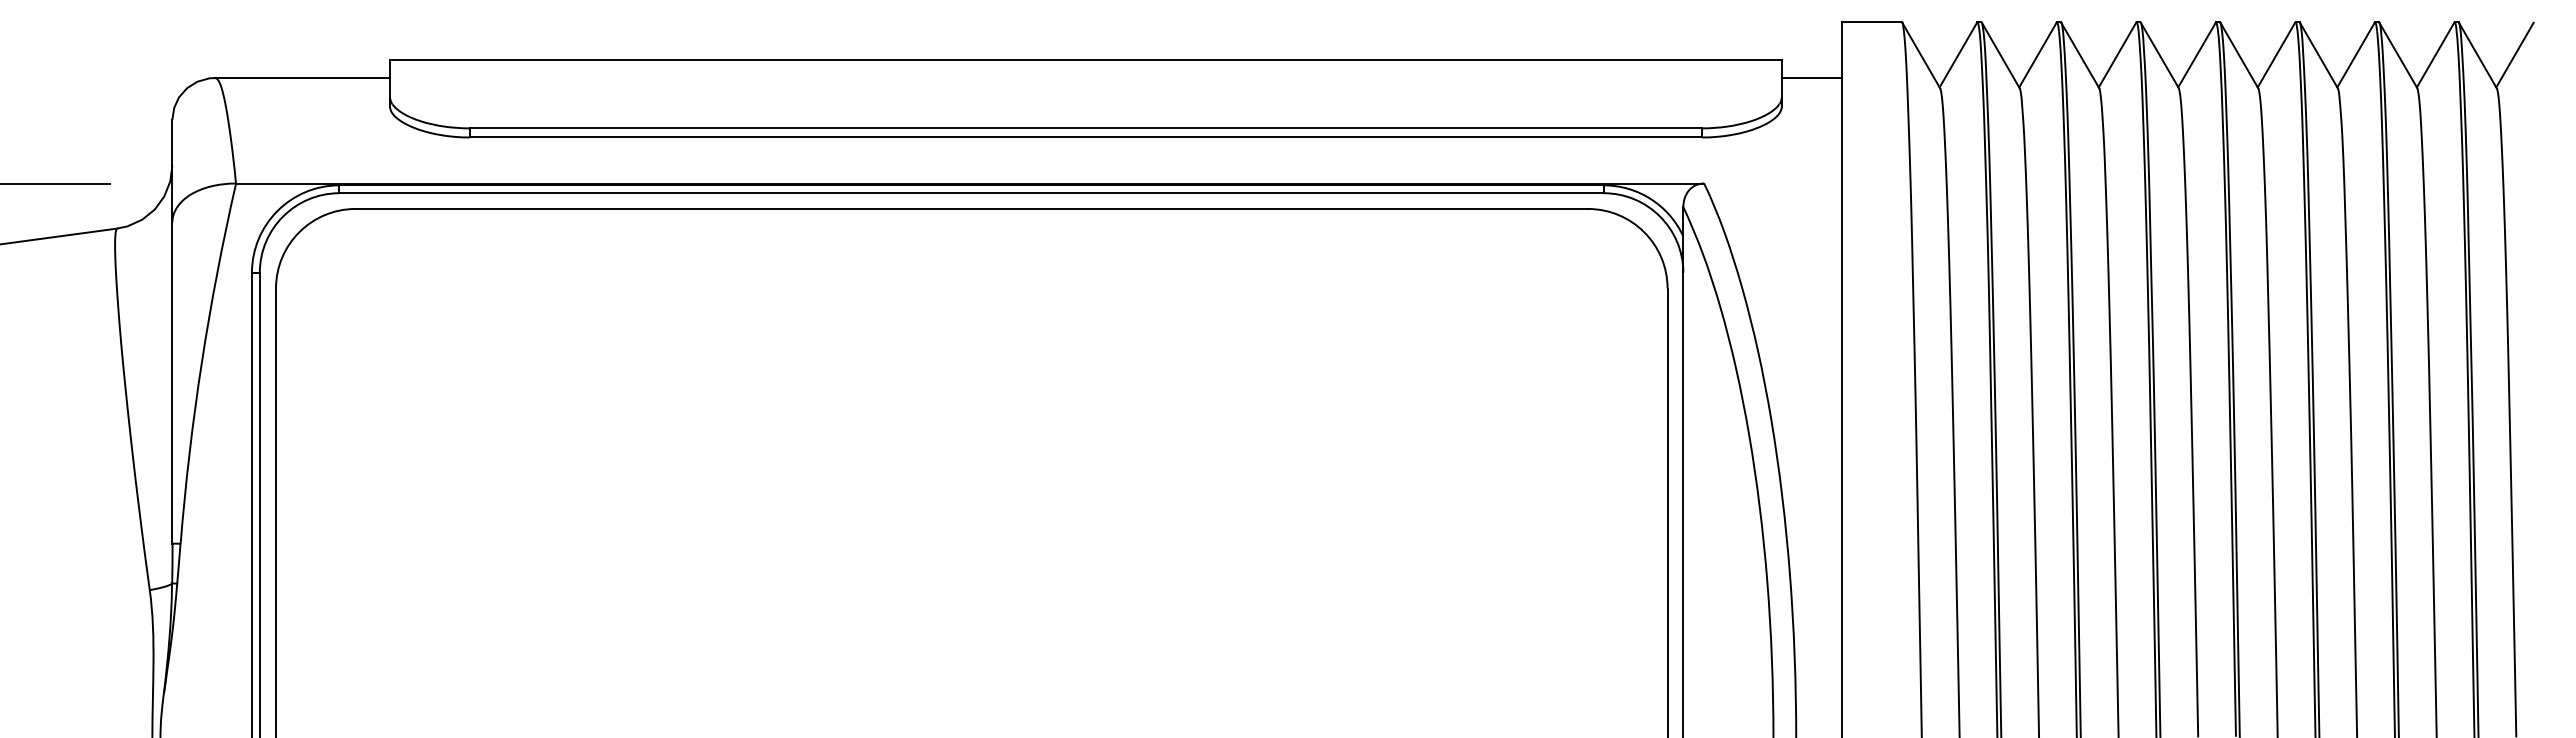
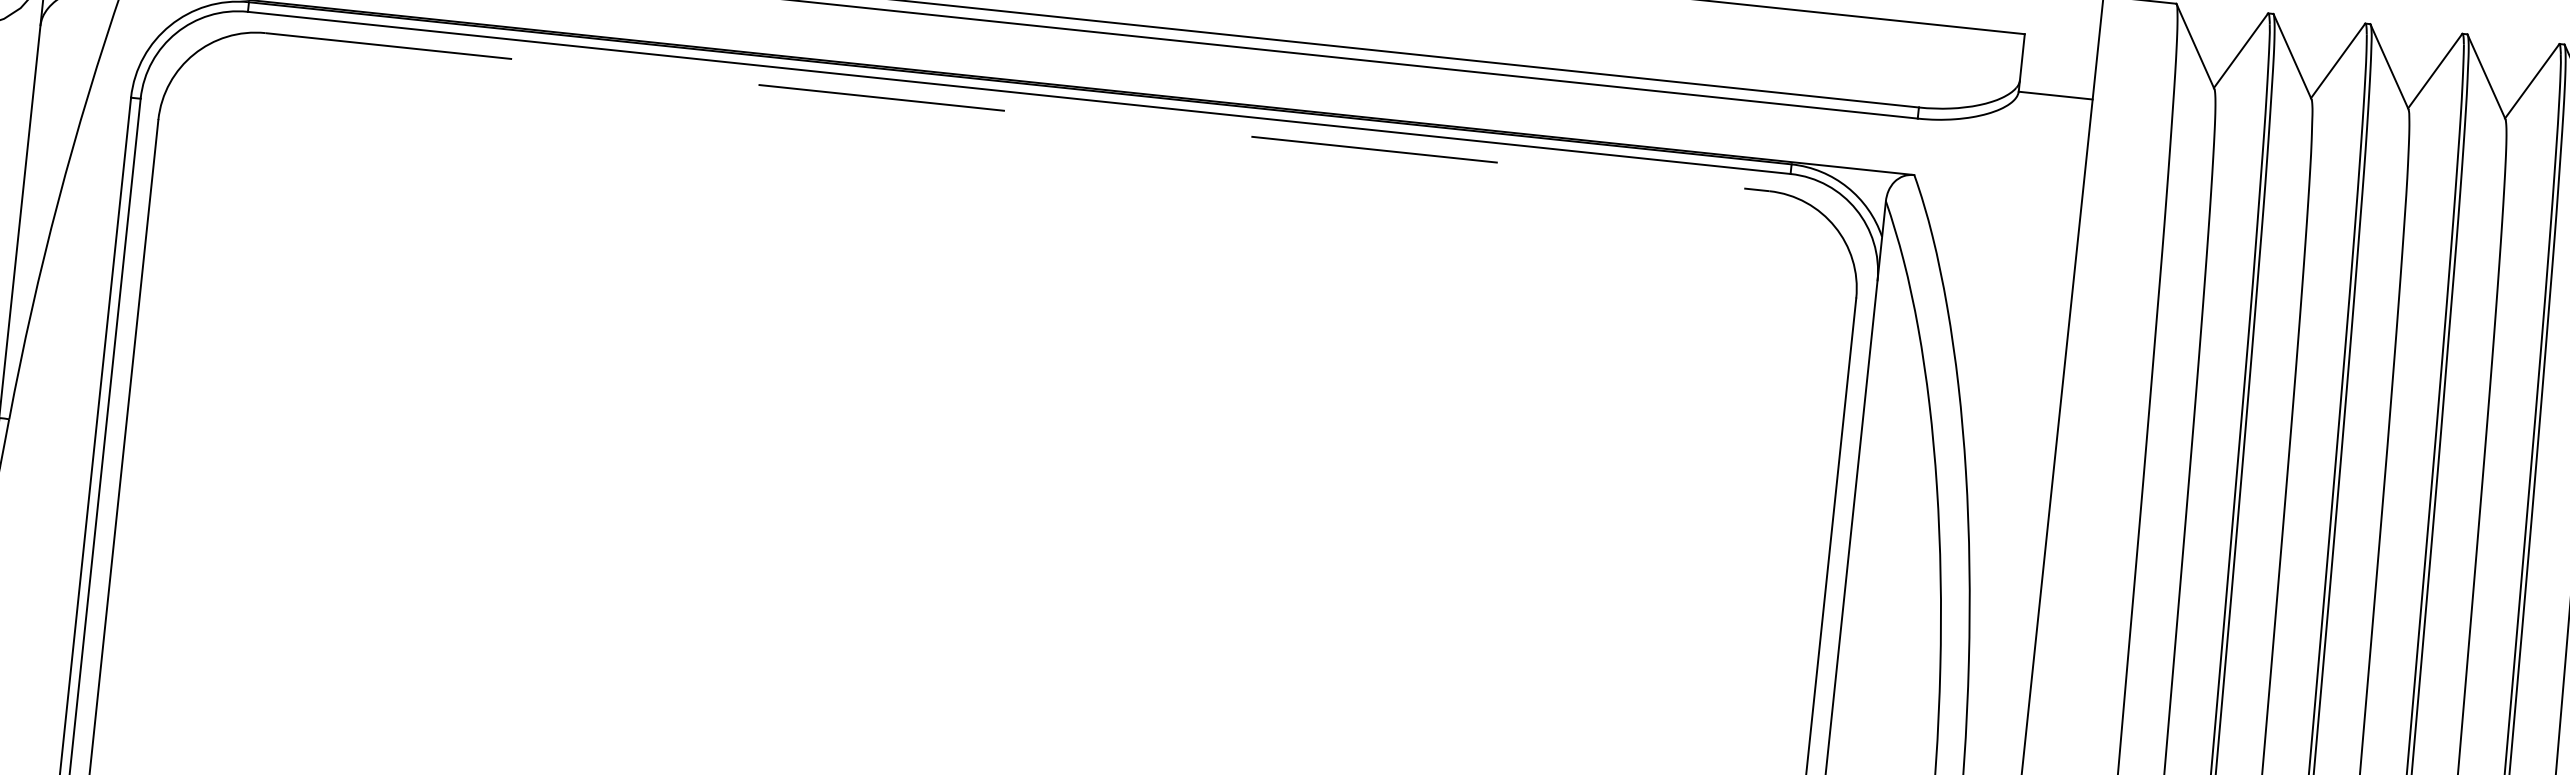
line: (1811, 78) -> (2055, 96), moved
line: (972, 208) -> (1018, 111), solid -> dashed

